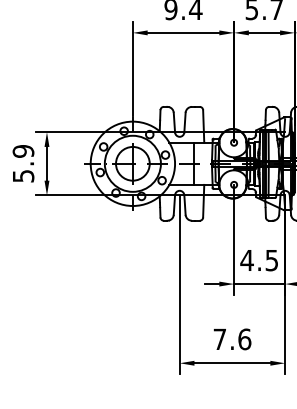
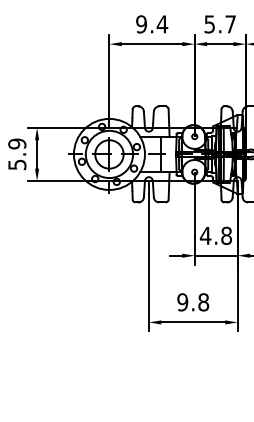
text: (271, 260) -> (226, 235), 4.5 -> 4.8
text: (232, 339) -> (193, 302), 7.6 -> 9.8

